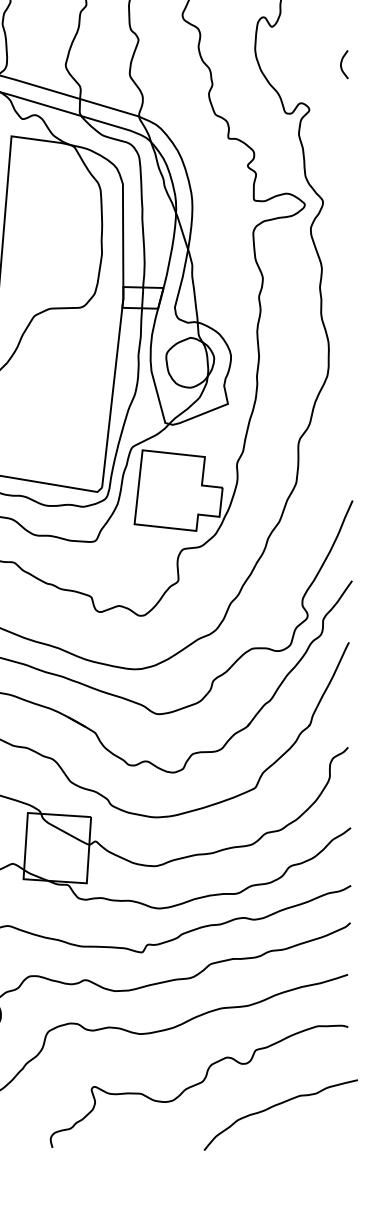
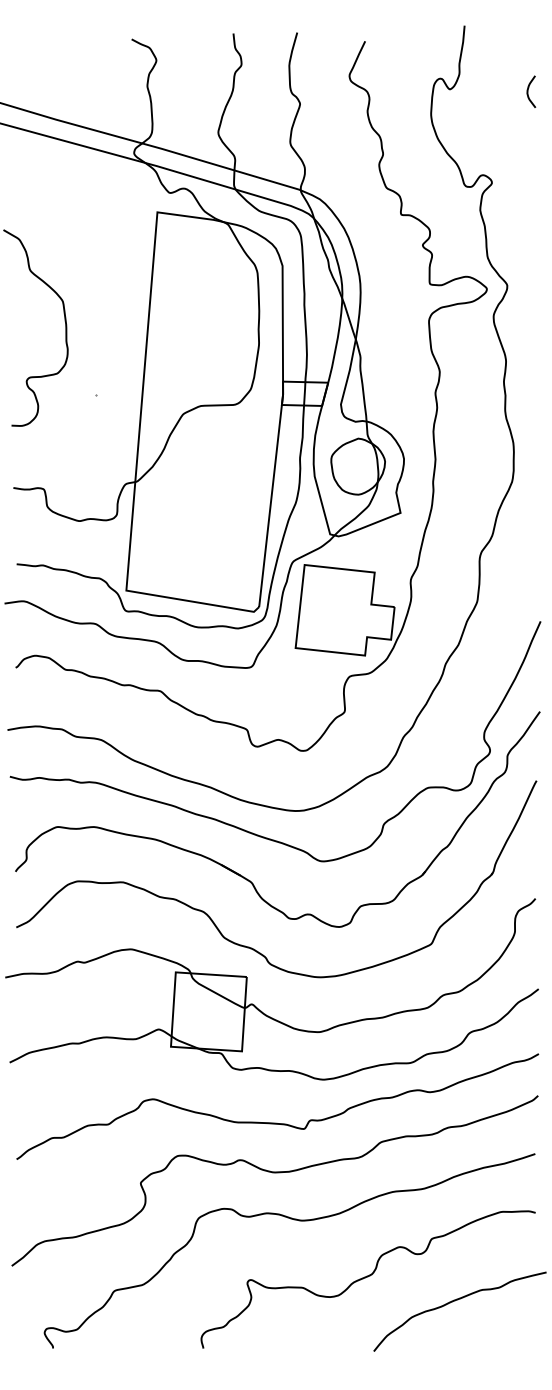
curve: (341, 64) -> (528, 91), moved

